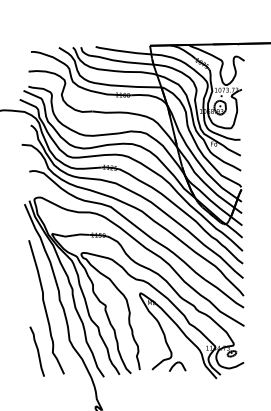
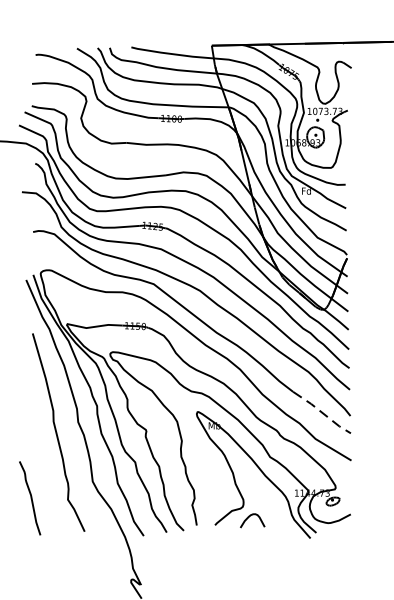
line: (224, 293) -> (321, 412), solid -> dashed
curve: (37, 351) -> (30, 498), moved

